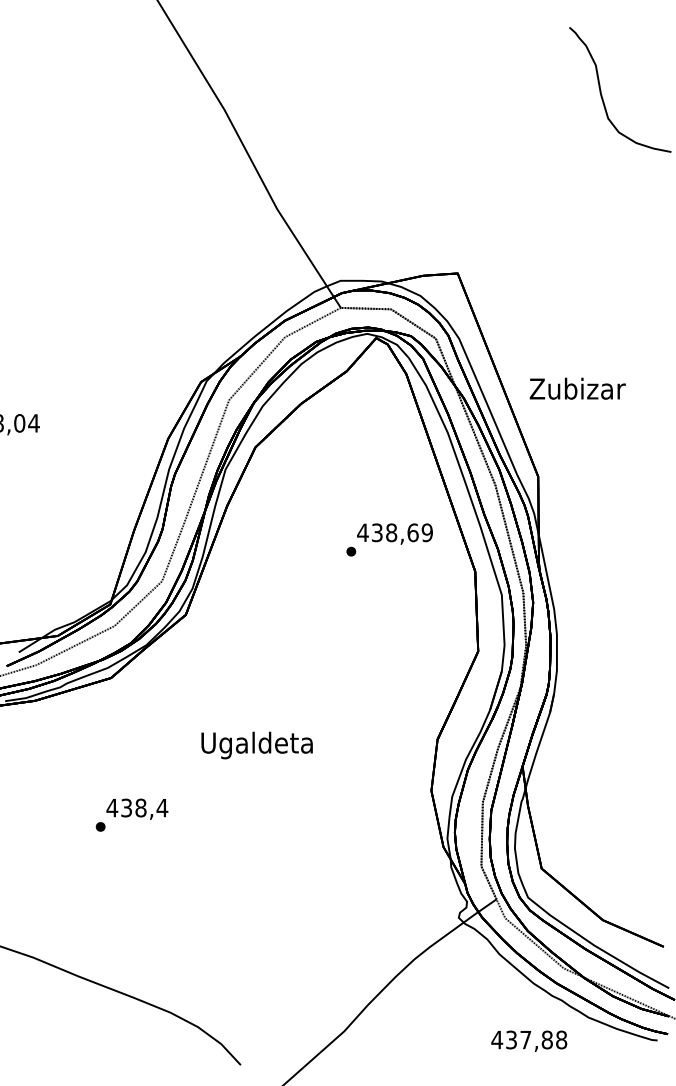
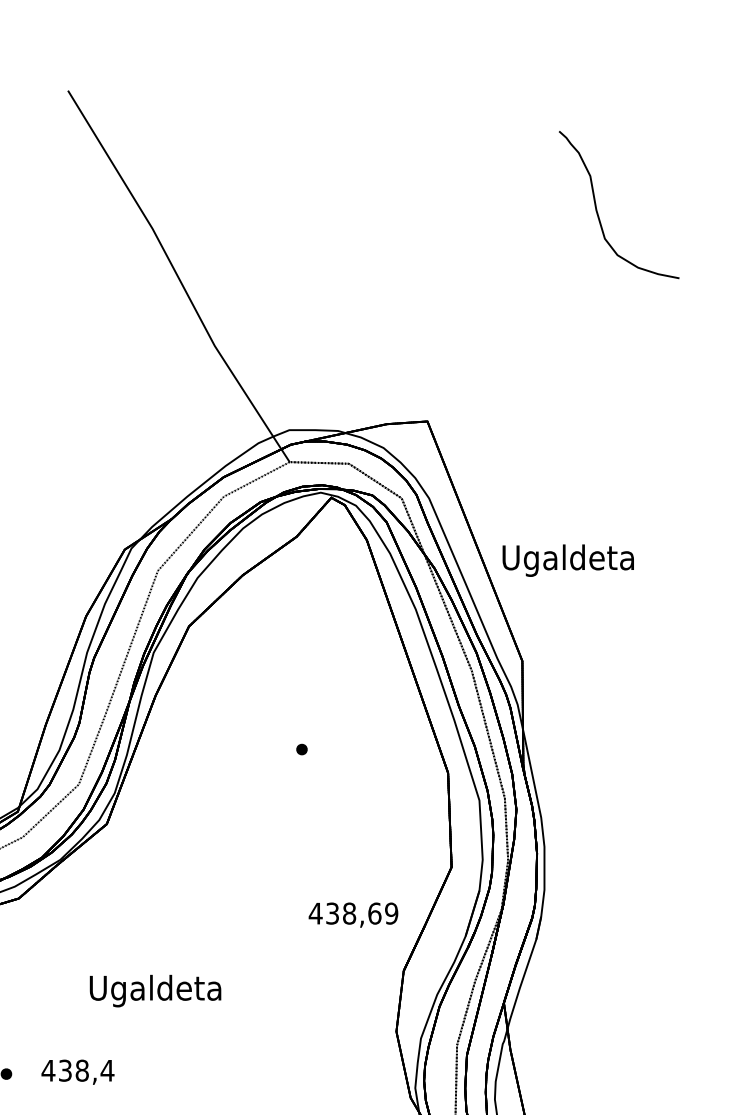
text: (576, 391) -> (567, 560), Zubizar -> Ugaldeta
text: (394, 533) -> (352, 914), moved
text: (256, 745) -> (154, 991), moved
text: (137, 808) -> (78, 1071), moved

